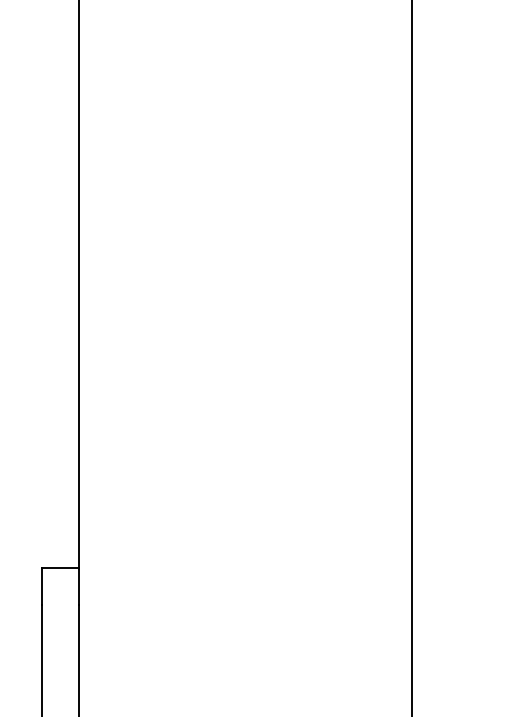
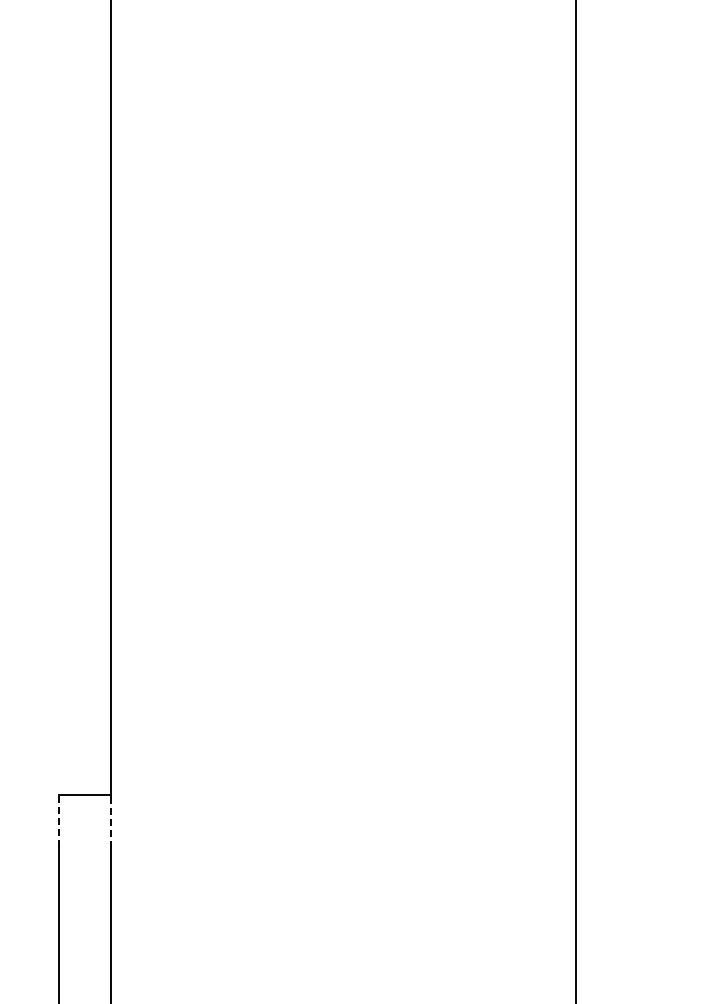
line: (41, 585) -> (58, 820), solid -> dashed
line: (79, 587) -> (111, 822), solid -> dashed

